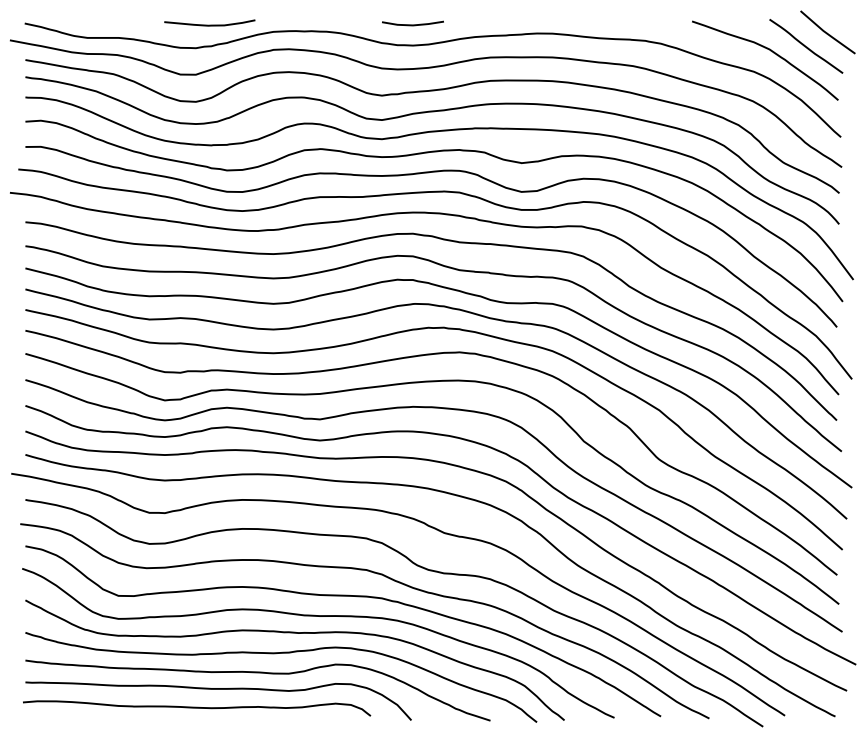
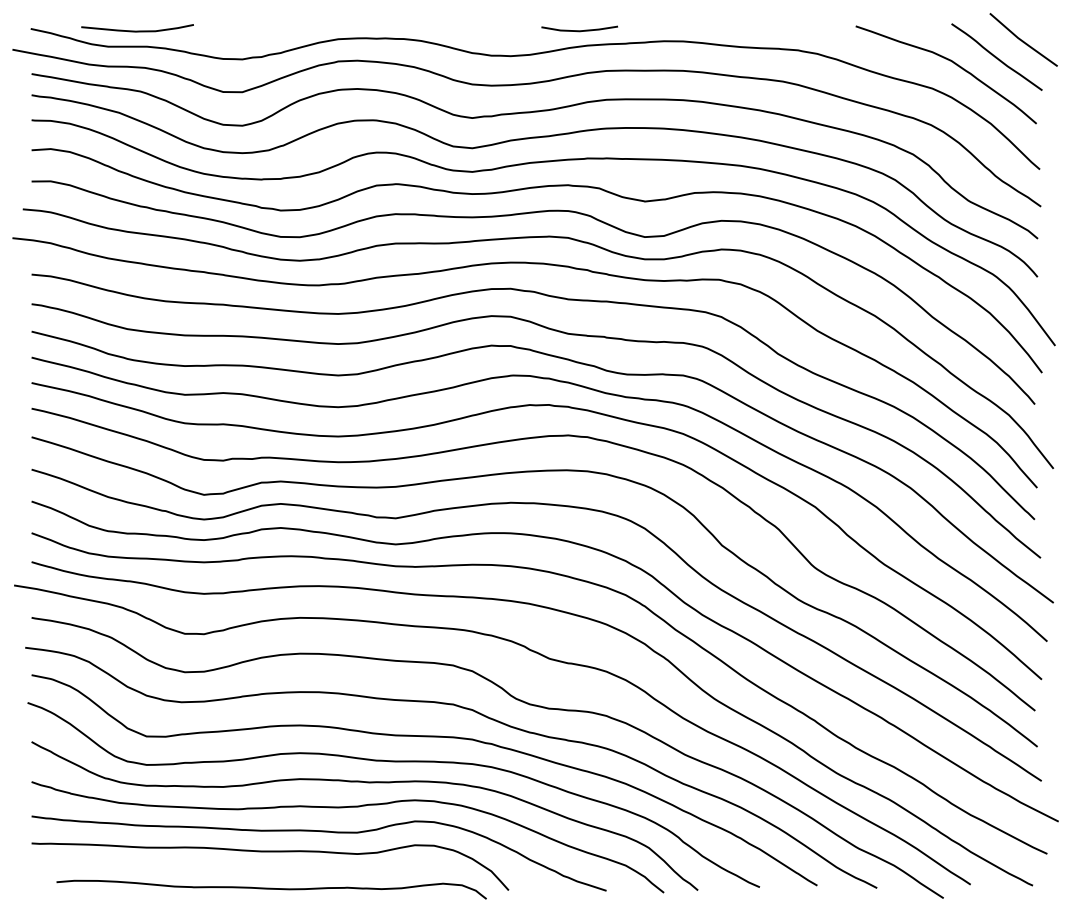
curve: (209, 24) -> (137, 30), moved
line: (412, 24) -> (579, 30), moved
curve: (196, 708) -> (271, 889), moved

